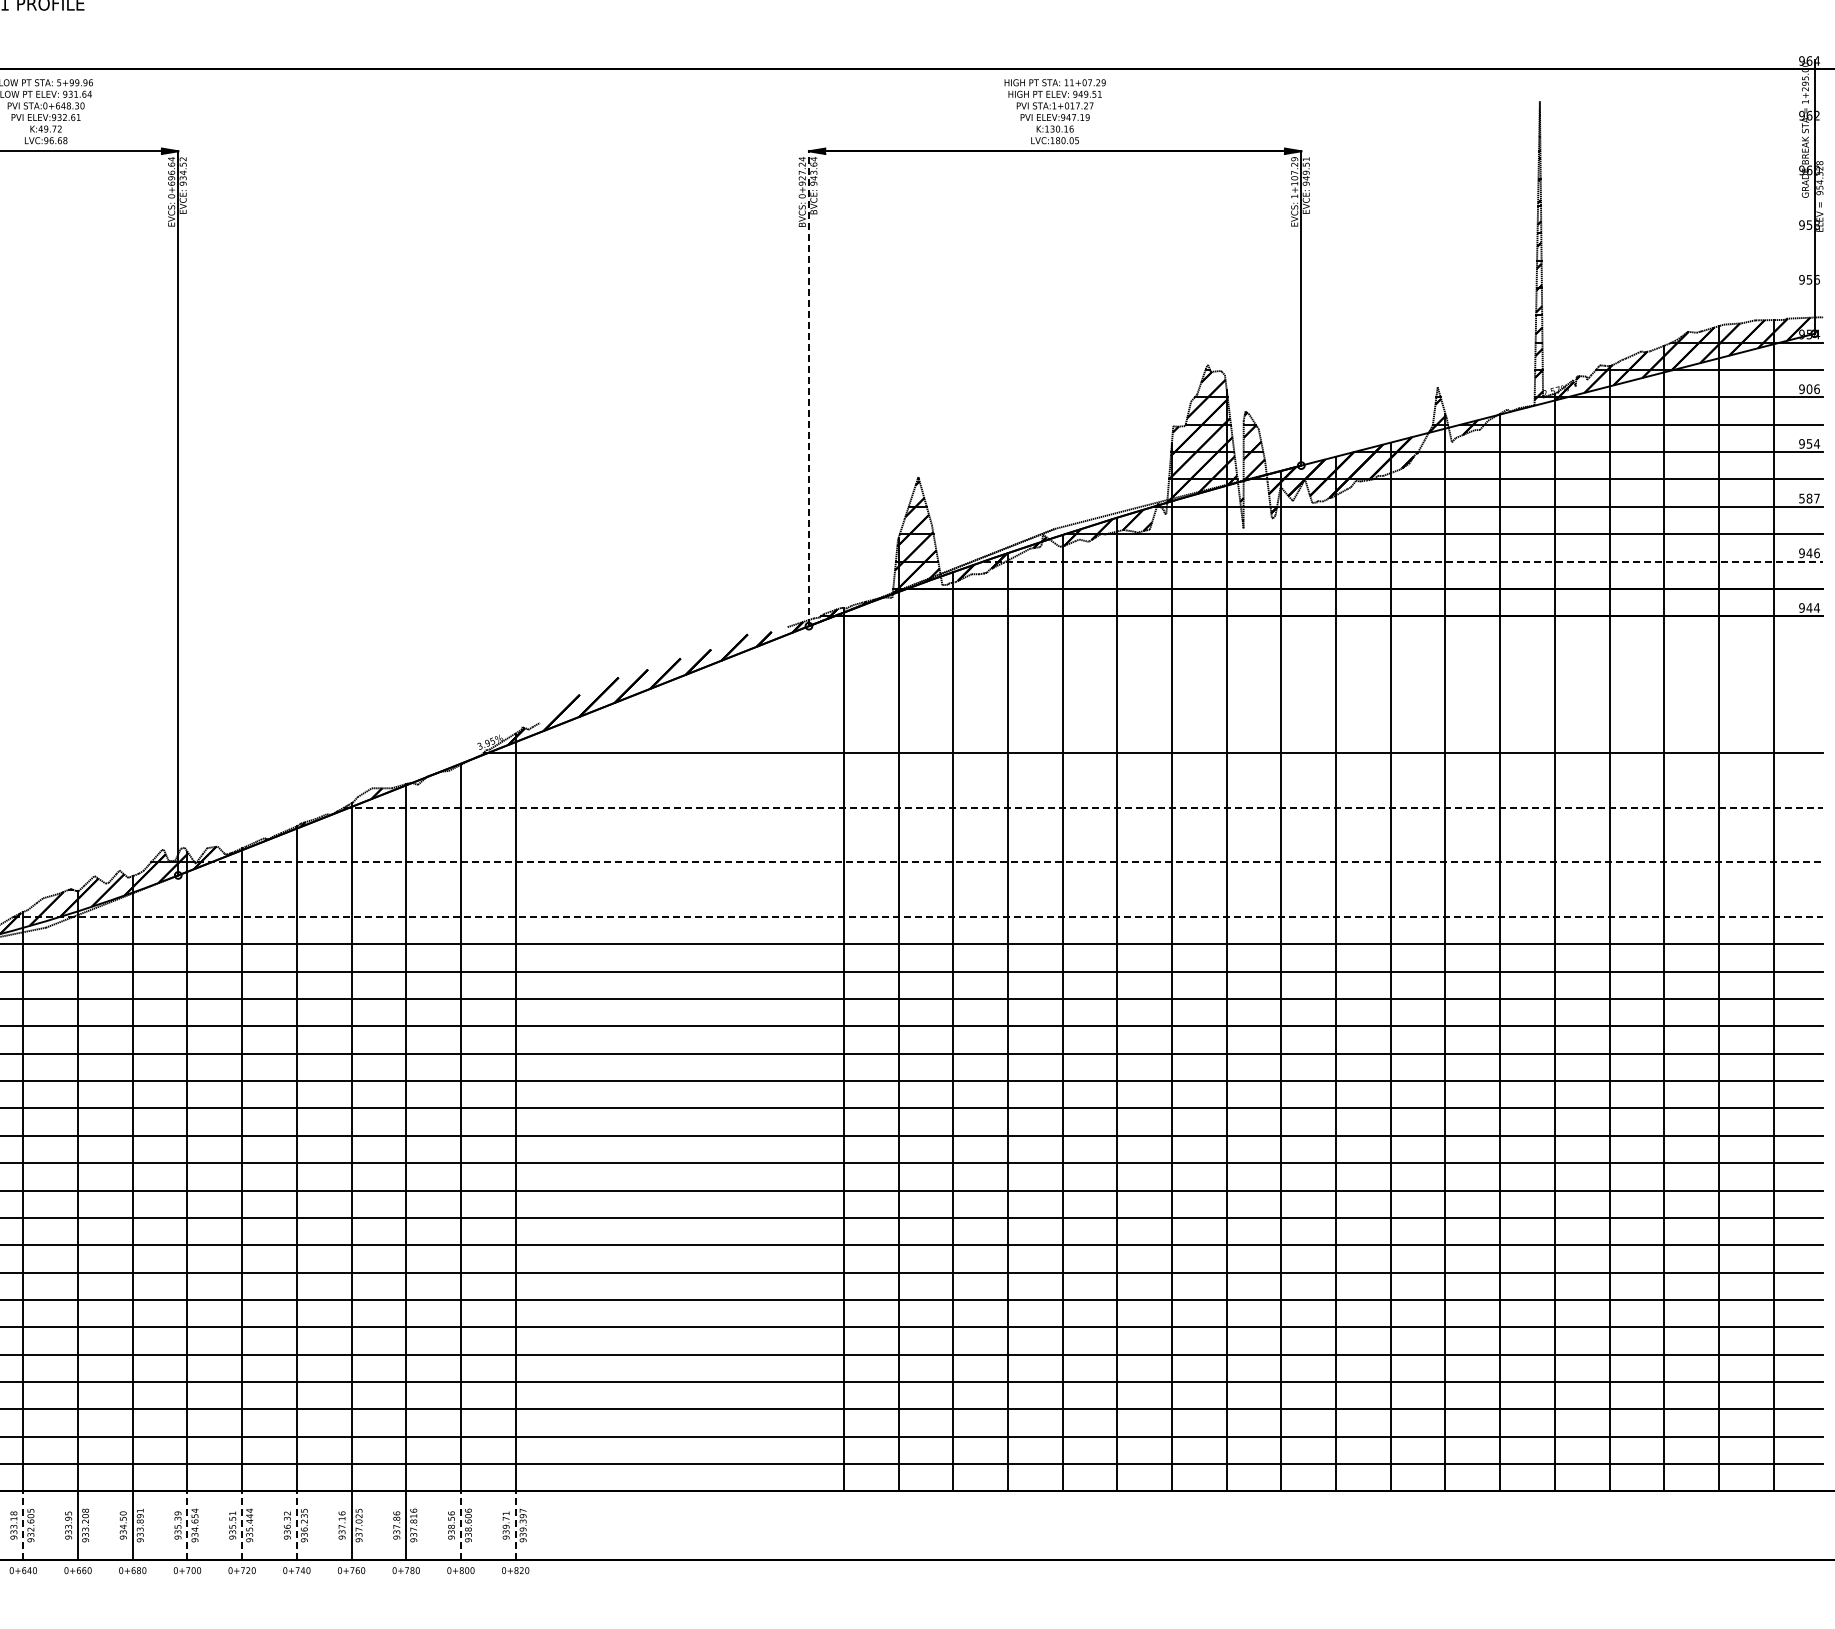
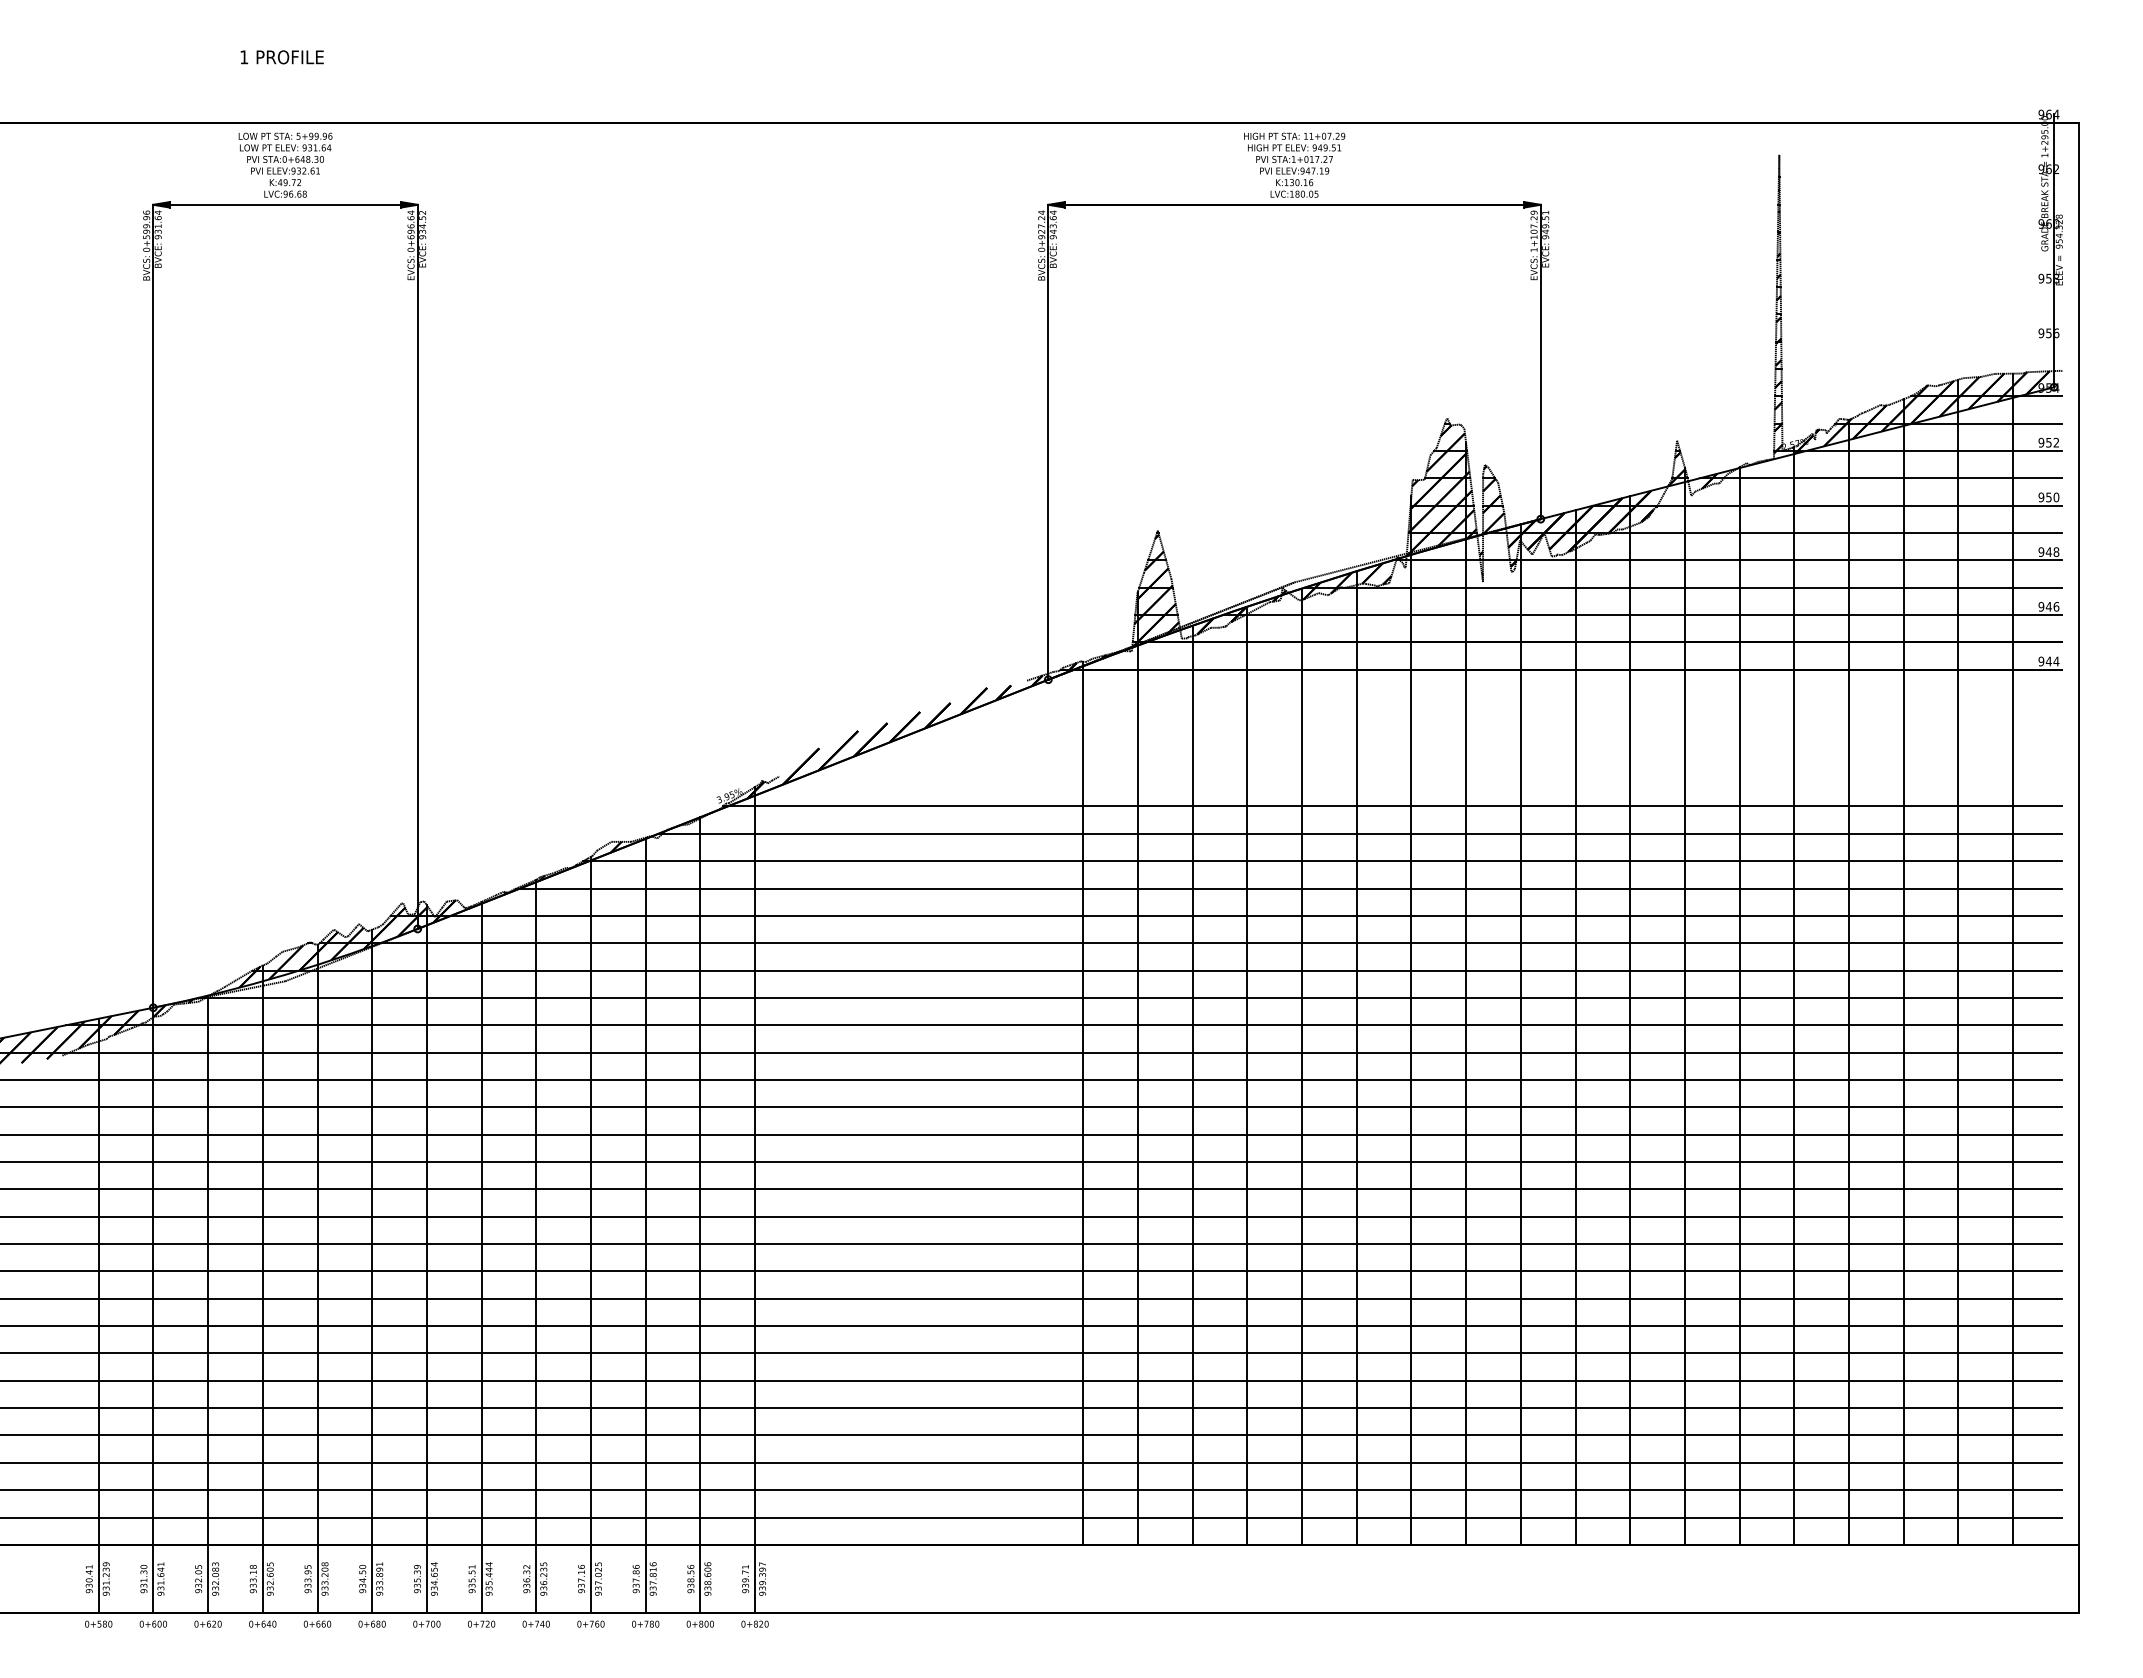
line: (809, 387) -> (1048, 441), dashed -> solid
text: (1813, 388) -> (2052, 442), 906 -> 952
text: (1817, 443) -> (2056, 497), 954 -> 950
text: (1809, 497) -> (2048, 551), 587 -> 948
line: (1403, 561) -> (1642, 615), dashed -> solid
line: (1121, 779) -> (1360, 833), added
line: (1084, 807) -> (1323, 861), dashed -> solid
line: (1050, 834) -> (1289, 888), added
line: (1010, 861) -> (1249, 915), dashed -> solid
line: (951, 889) -> (1190, 943), added
line: (918, 916) -> (1157, 970), dashed -> solid
line: (23, 1524) -> (262, 1578), dashed -> solid
line: (187, 1524) -> (426, 1578), dashed -> solid
line: (242, 1524) -> (481, 1578), dashed -> solid
line: (297, 1524) -> (536, 1578), dashed -> solid
line: (461, 1524) -> (700, 1578), dashed -> solid
line: (516, 1524) -> (755, 1578), dashed -> solid

